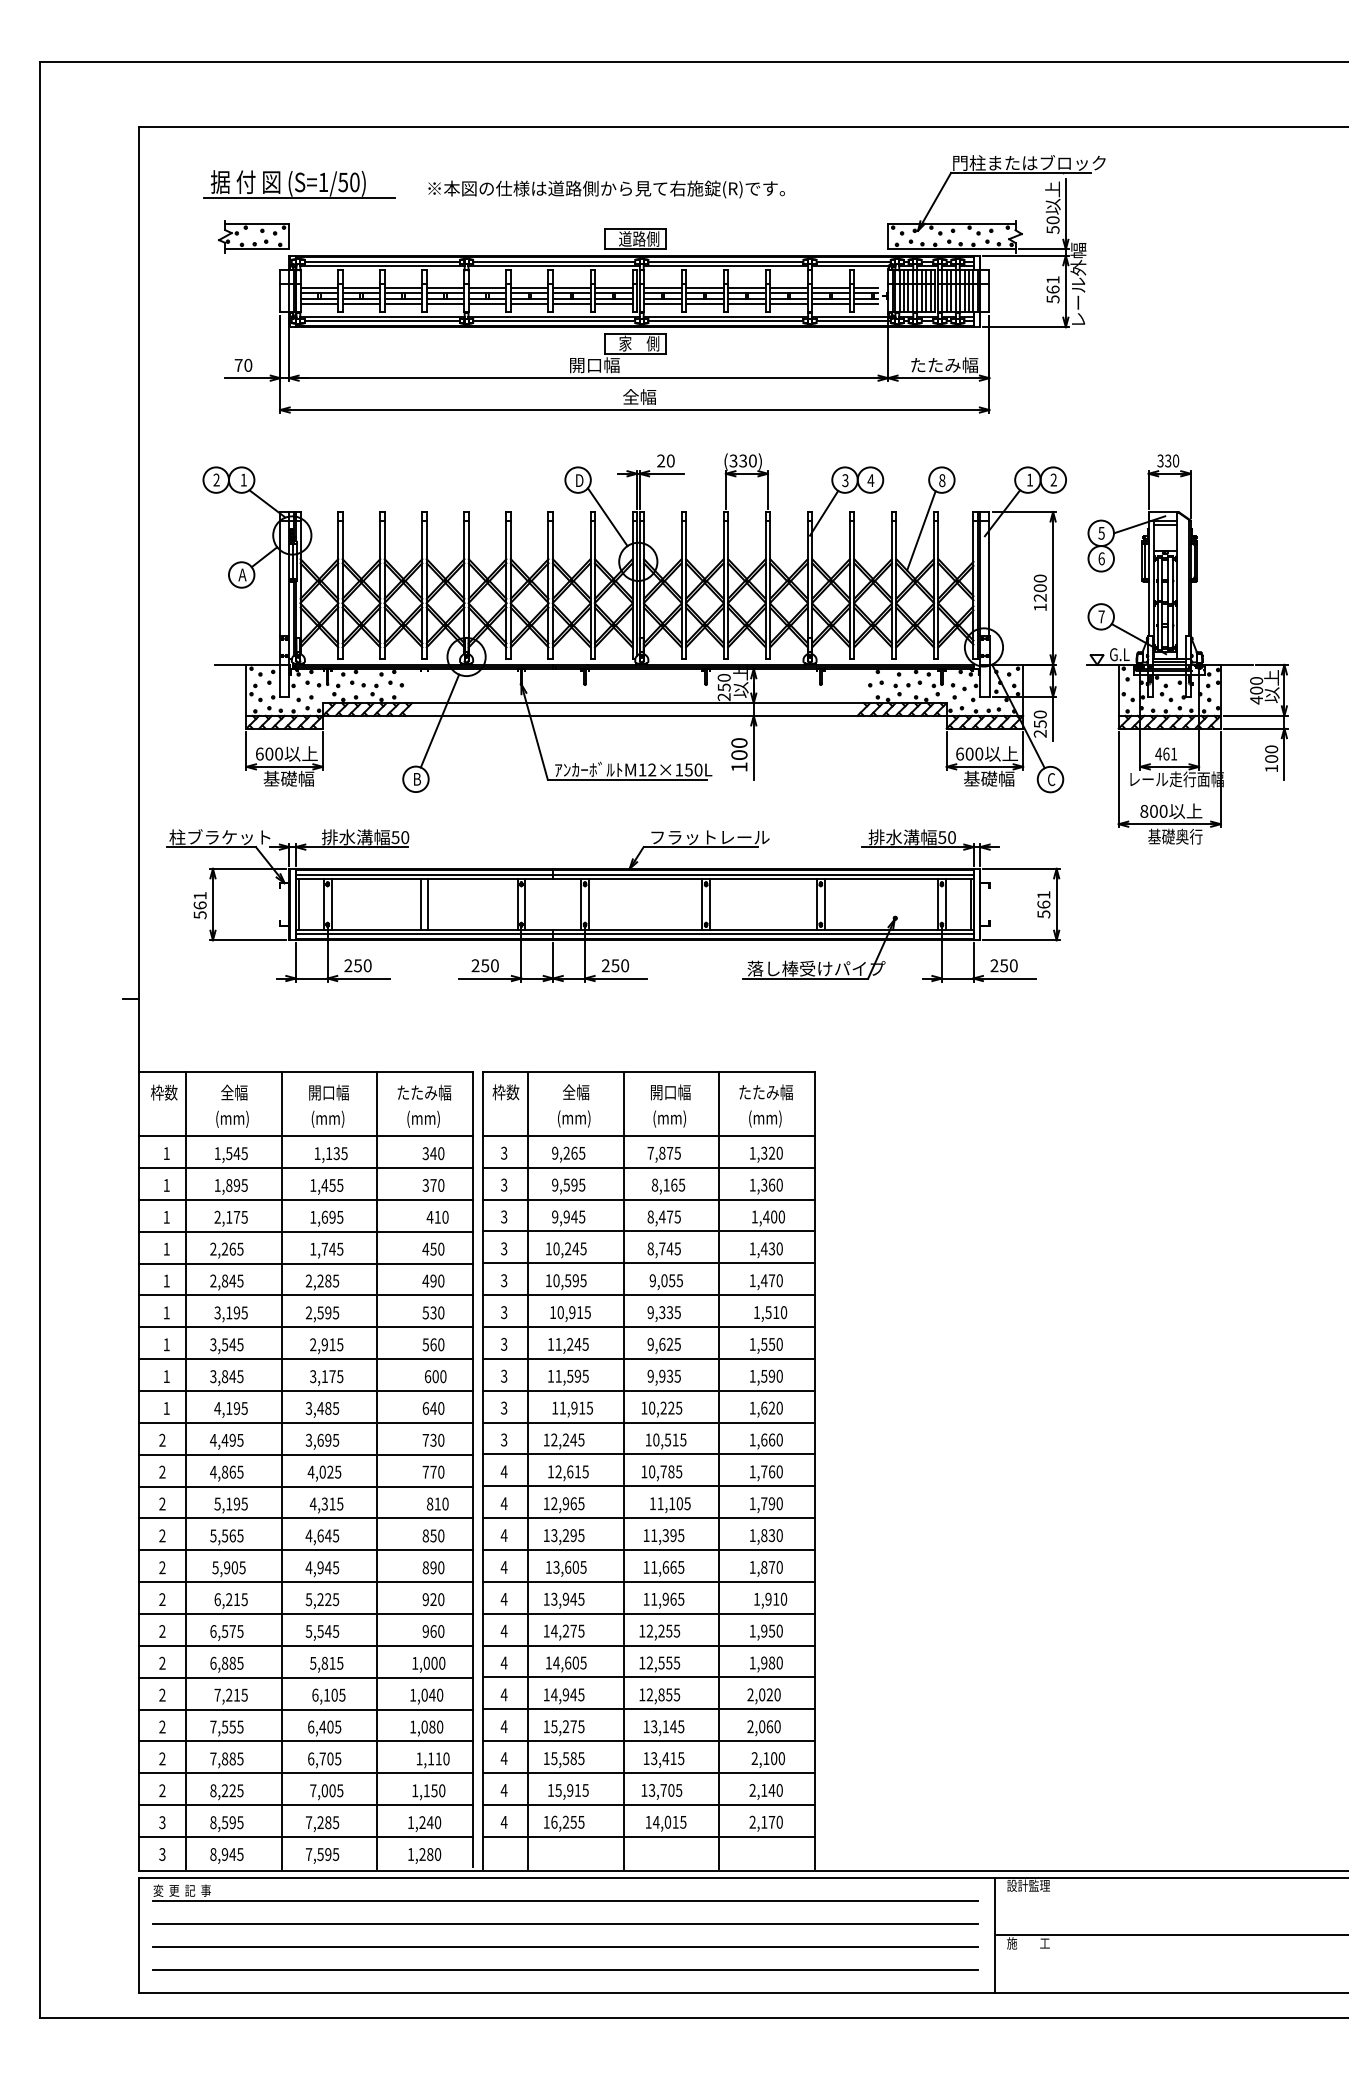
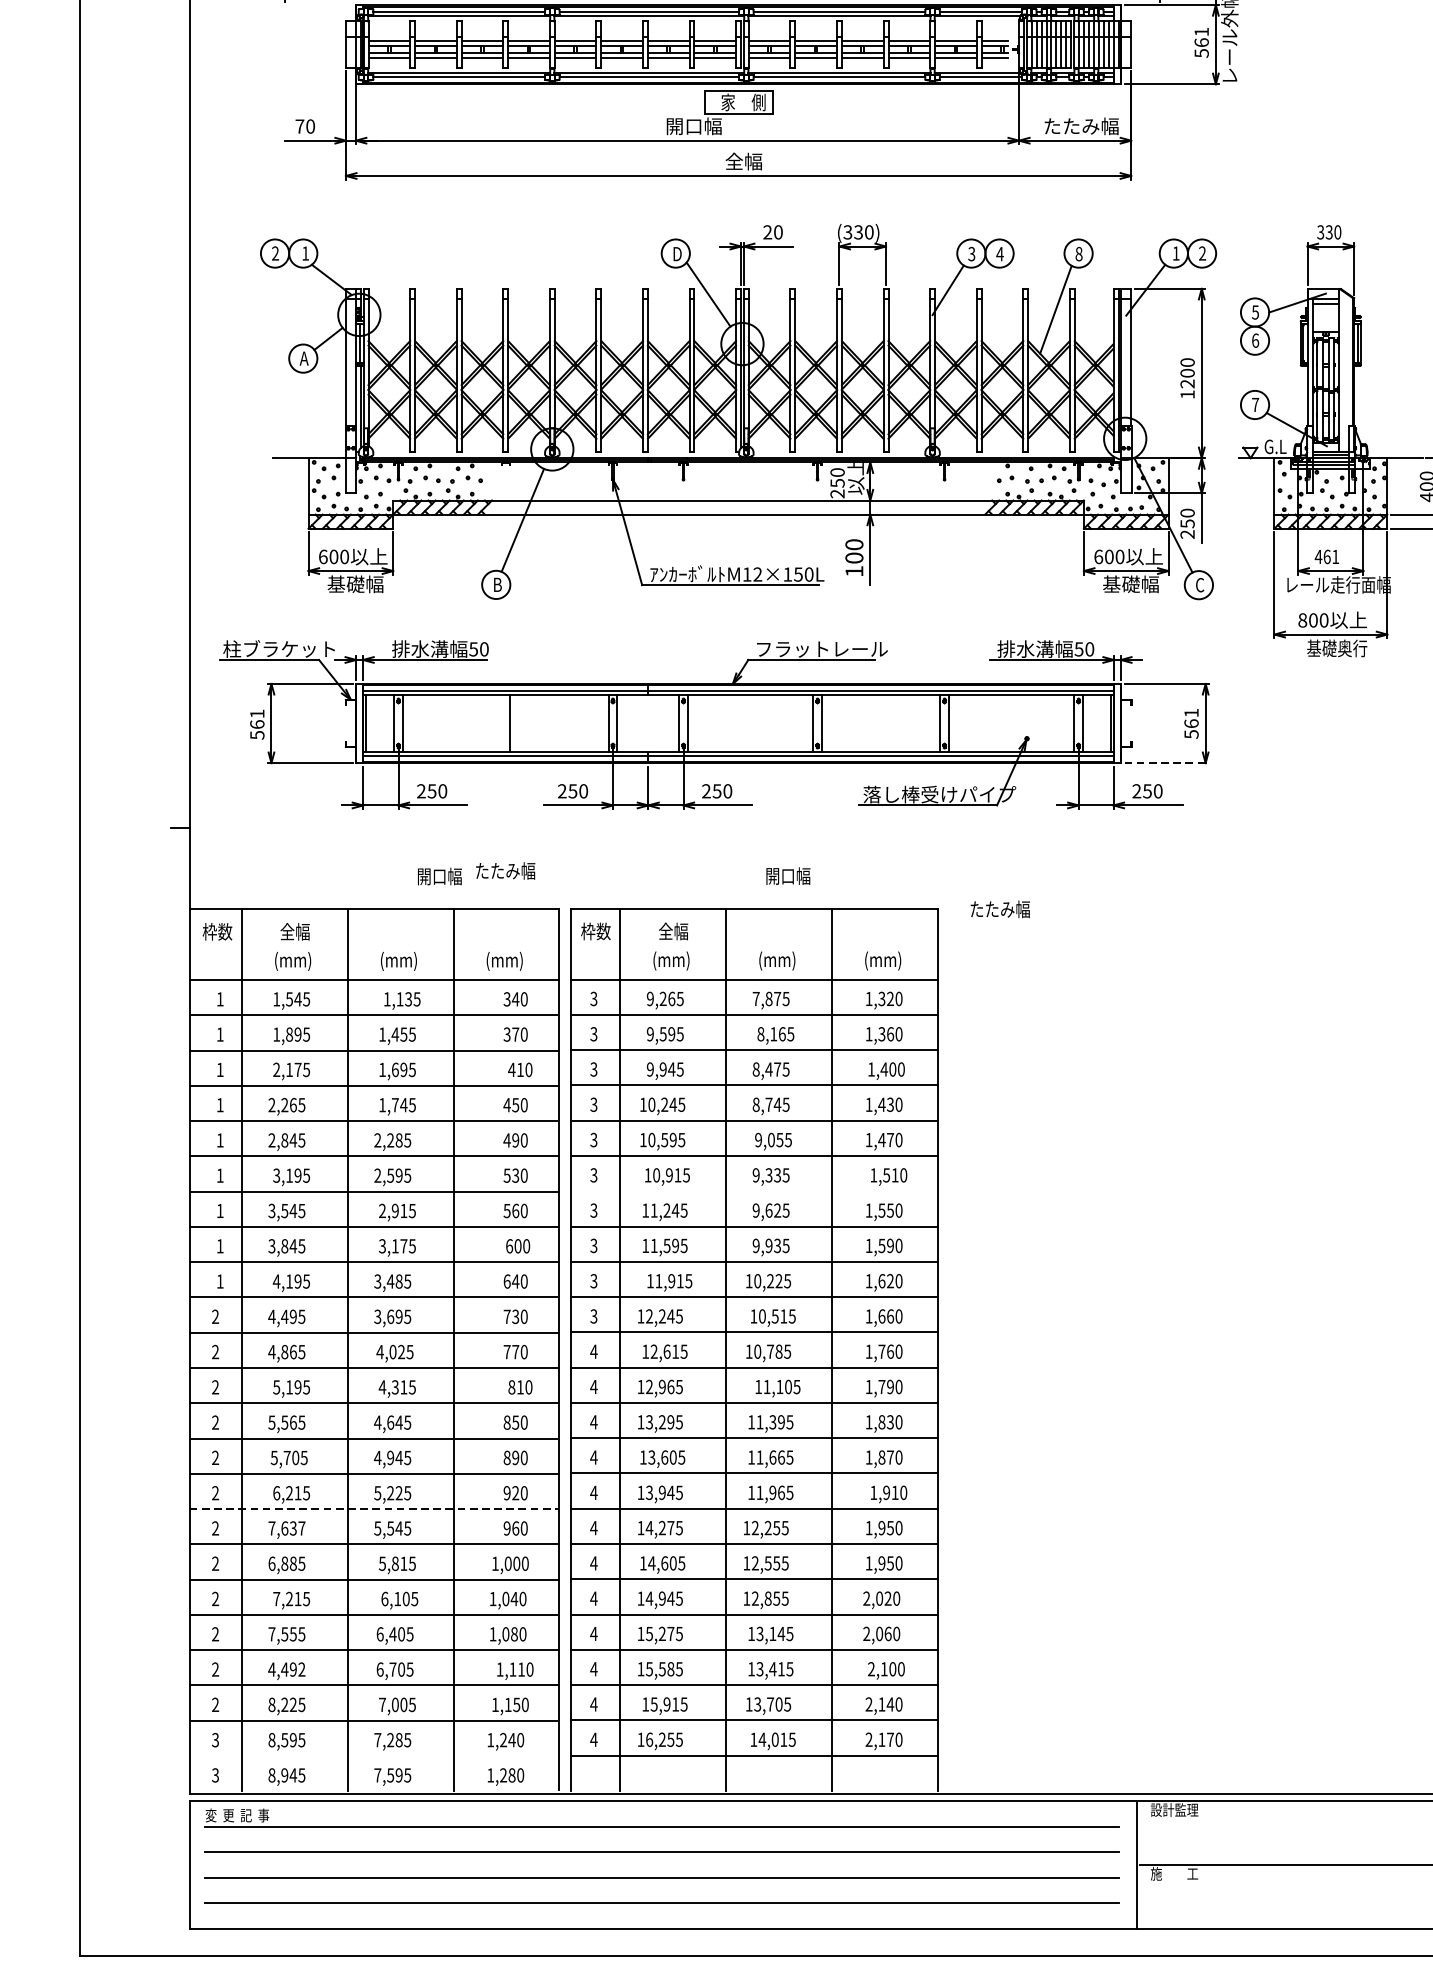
line: (420, 904) -> (501, 723), removed
line: (1022, 940) -> (1167, 763), solid -> dashed
text: (328, 1092) -> (439, 876), moved
text: (424, 1092) -> (505, 870), moved
text: (670, 1092) -> (788, 876), moved
text: (765, 1092) -> (999, 909), moved
line: (648, 1326) -> (753, 1190), removed
text: (227, 1567) -> (287, 1457), 5,905 -> 5,705
line: (306, 1613) -> (375, 1508), solid -> dashed
text: (226, 1631) -> (286, 1528), 6,575 -> 7,637
text: (771, 1662) -> (889, 1562), 1,980 -> 1,950
text: (226, 1758) -> (286, 1669), 7,885 -> 4,492
line: (305, 1837) -> (373, 1756), removed

